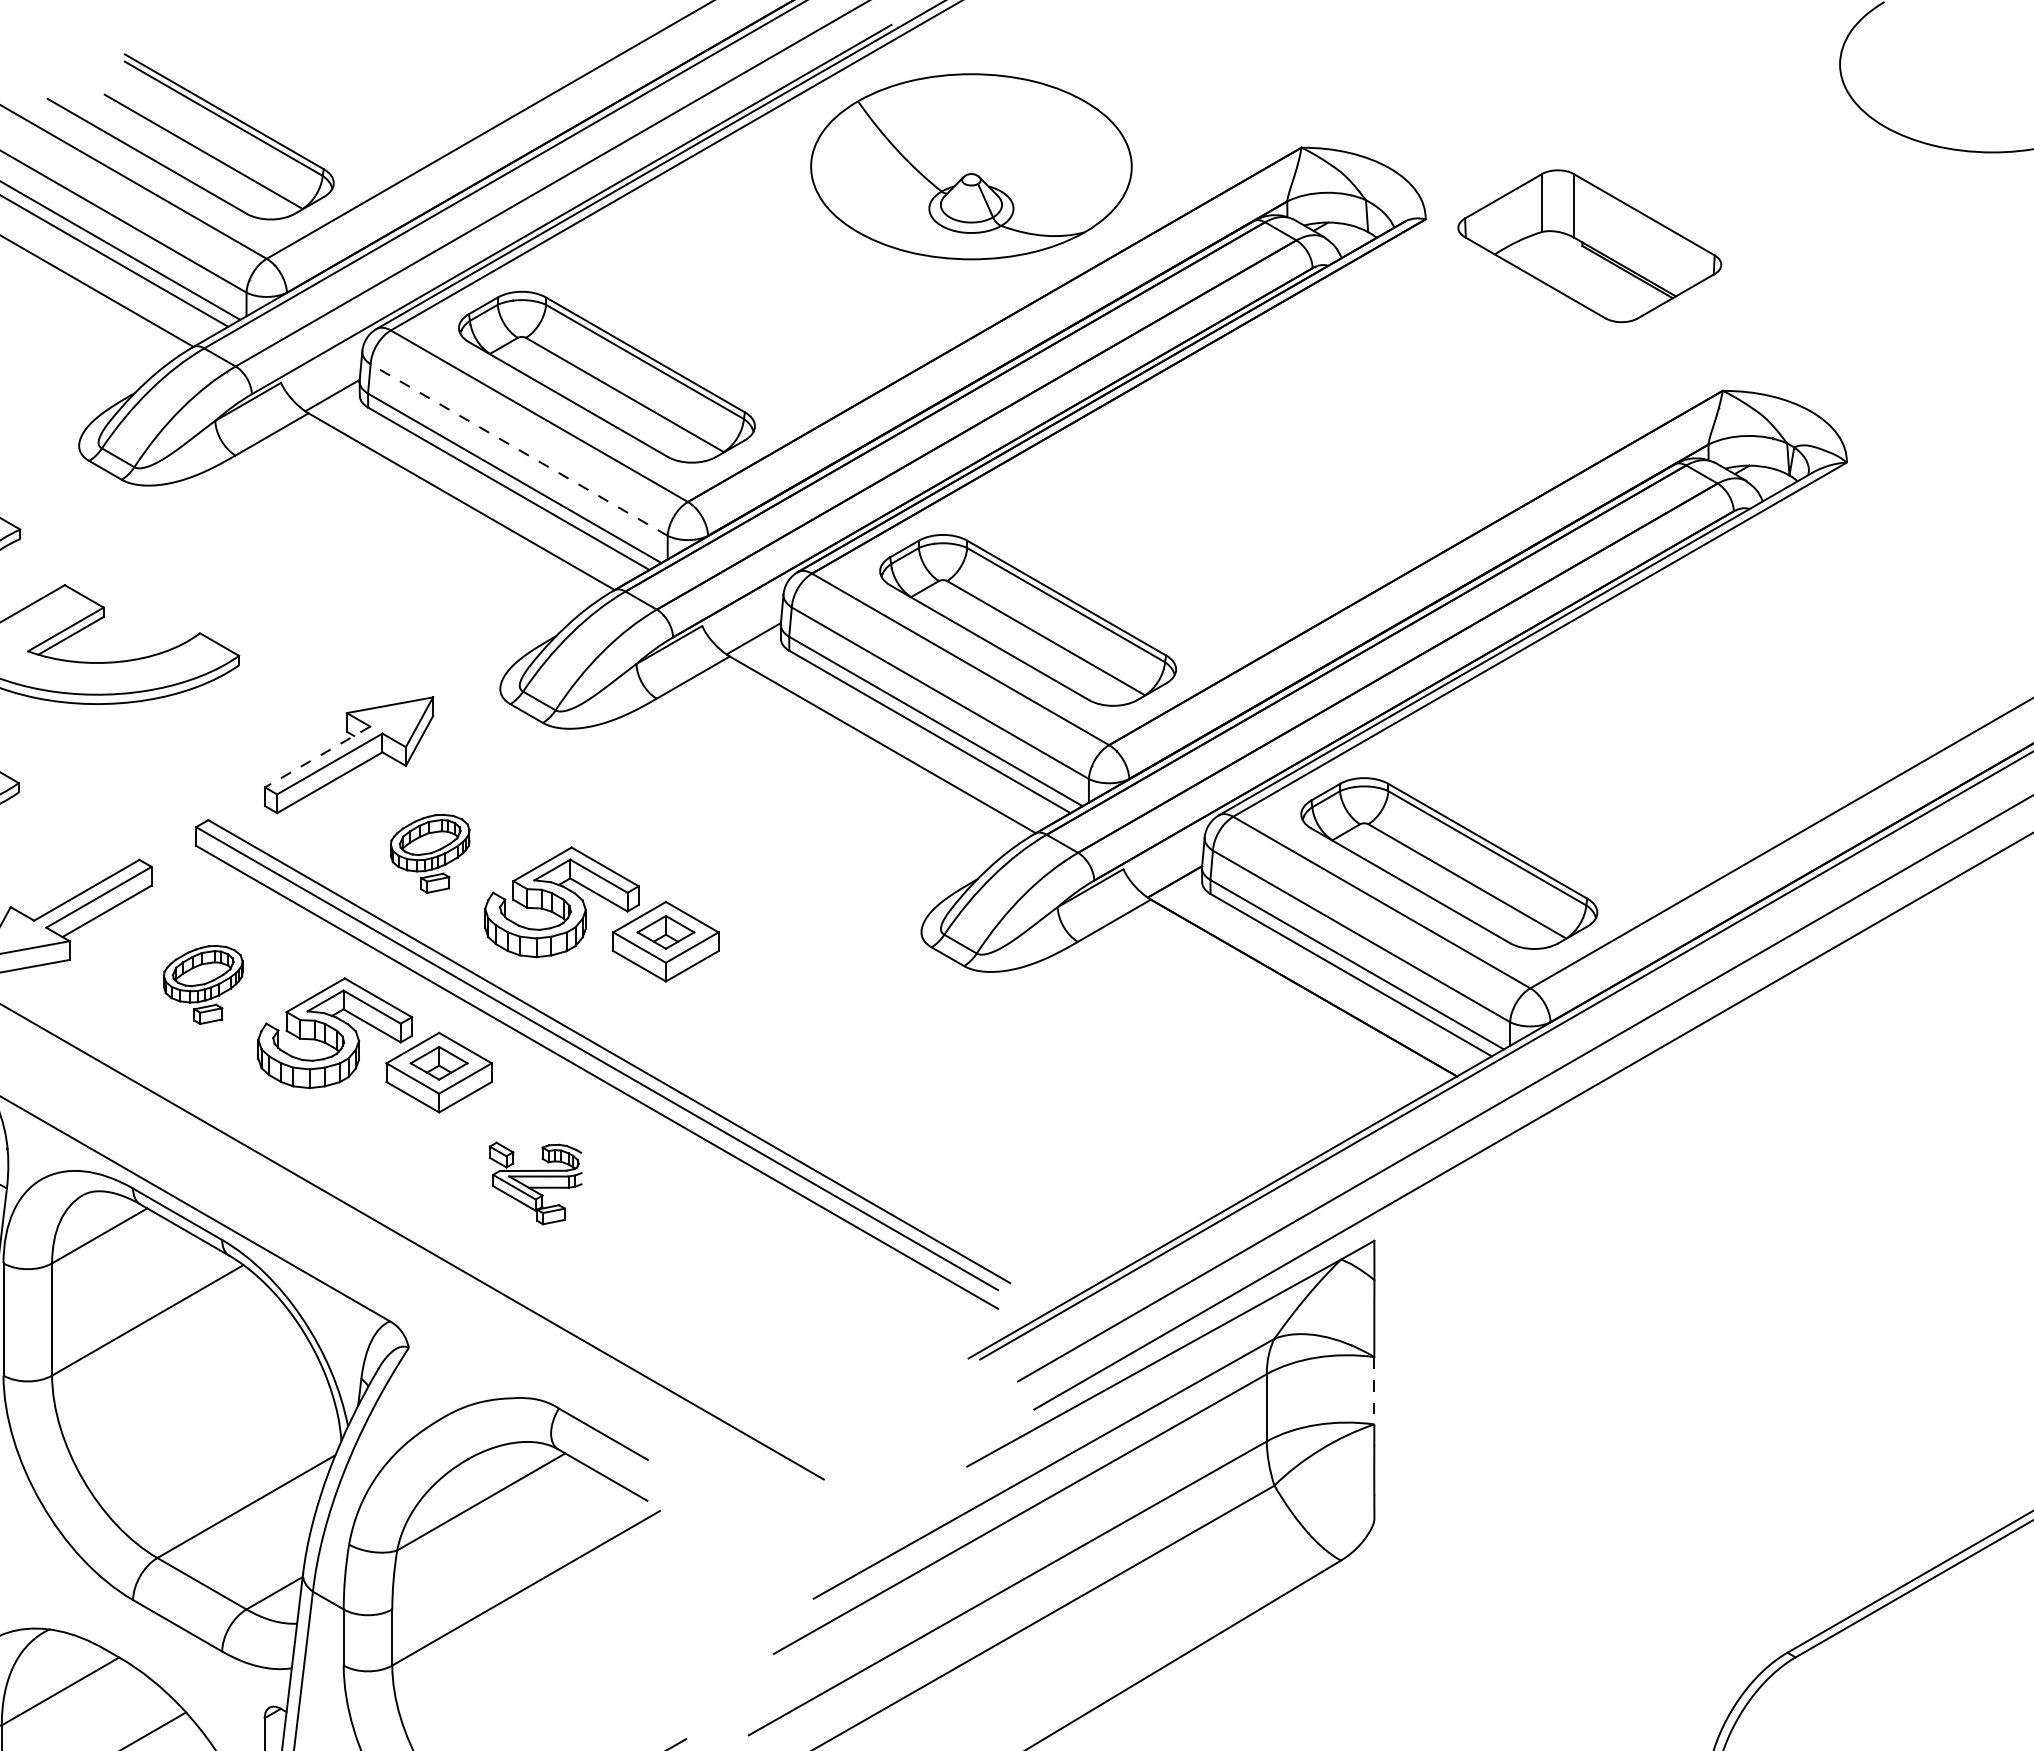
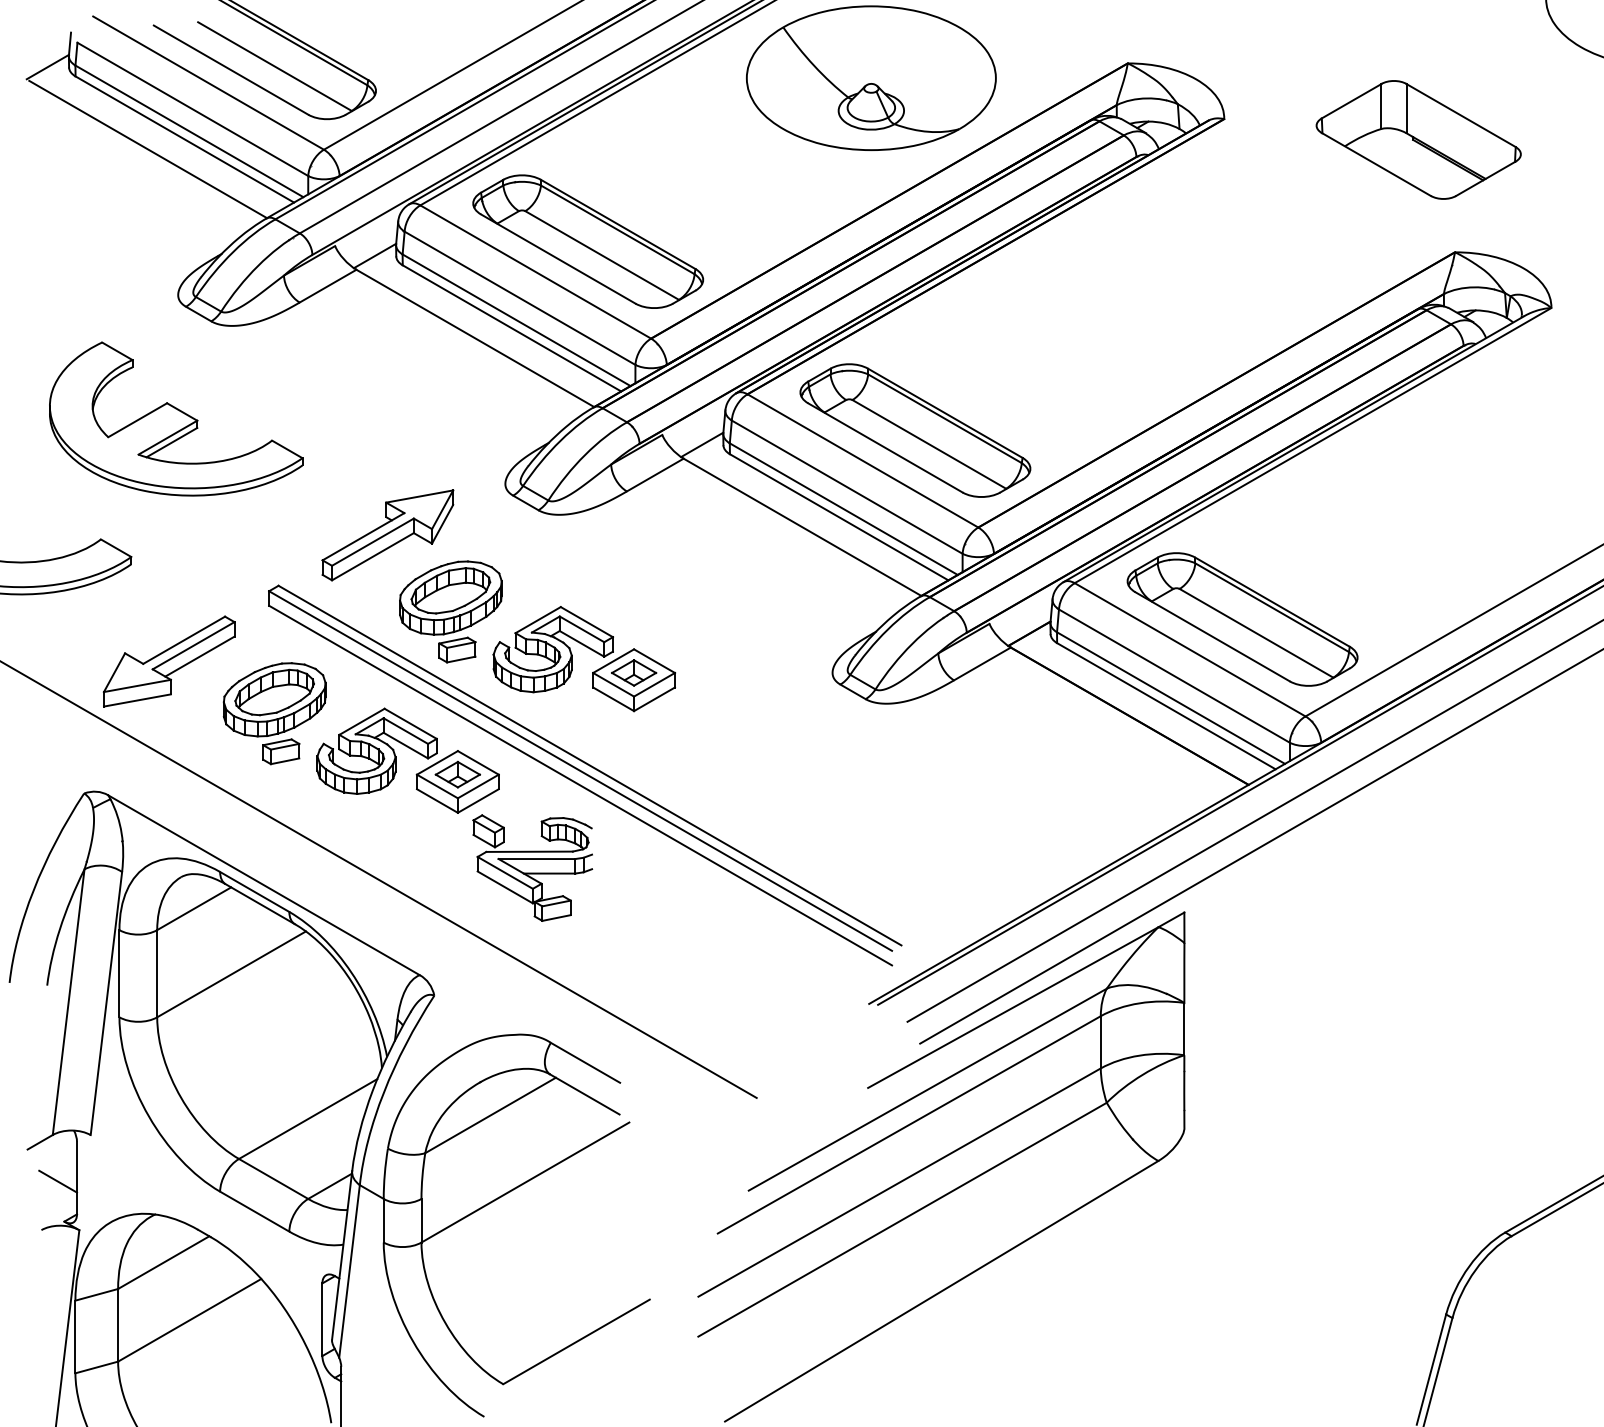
part: (1589, 245) -> (1418, 139), moved
line: (518, 450) -> (519, 298), dashed -> solid
line: (317, 757) -> (363, 537), dashed -> solid
part: (429, 853) -> (450, 611), size x1.67
part: (203, 984) -> (274, 713), size x1.67
part: (535, 1182) -> (532, 867), size x1.67
line: (1374, 1391) -> (1184, 1029), dashed -> solid

